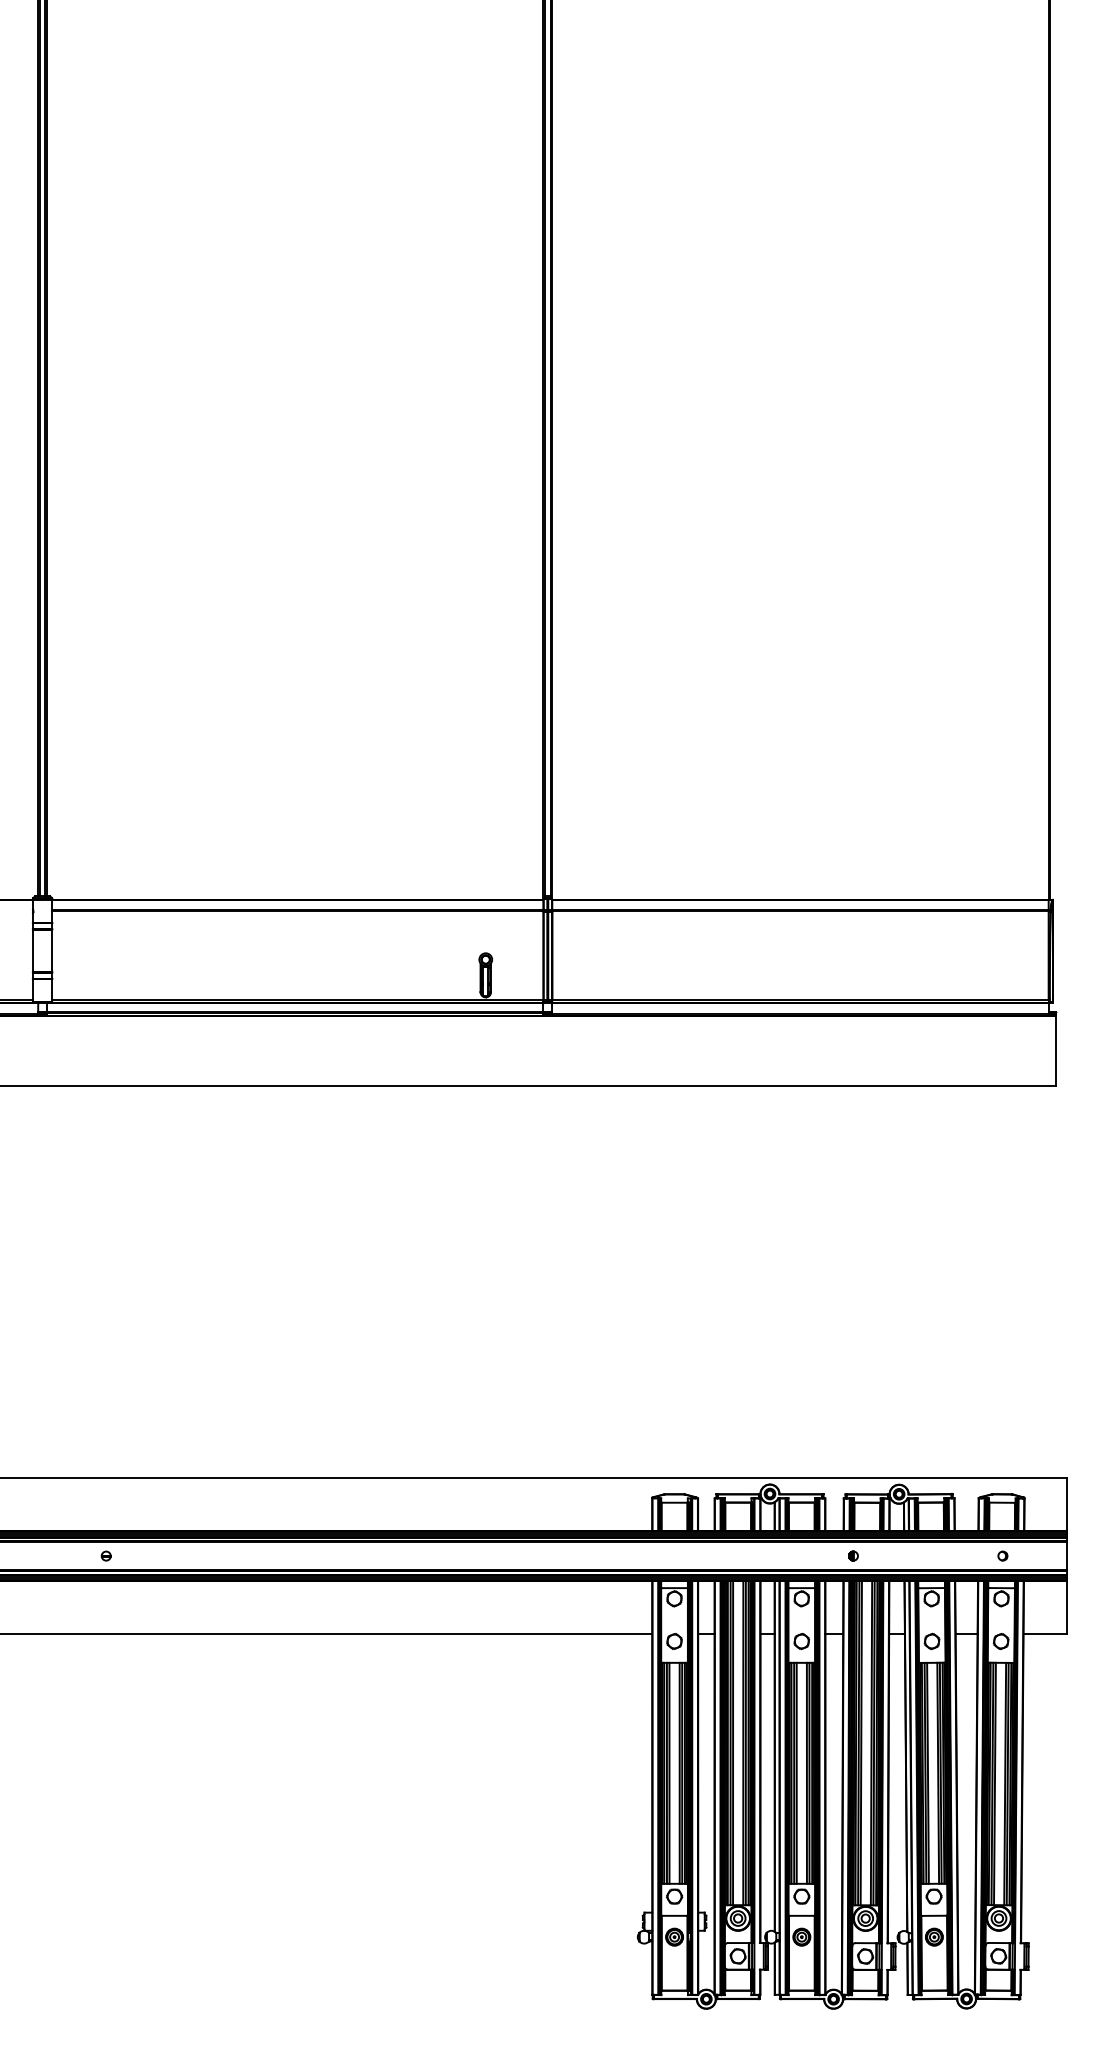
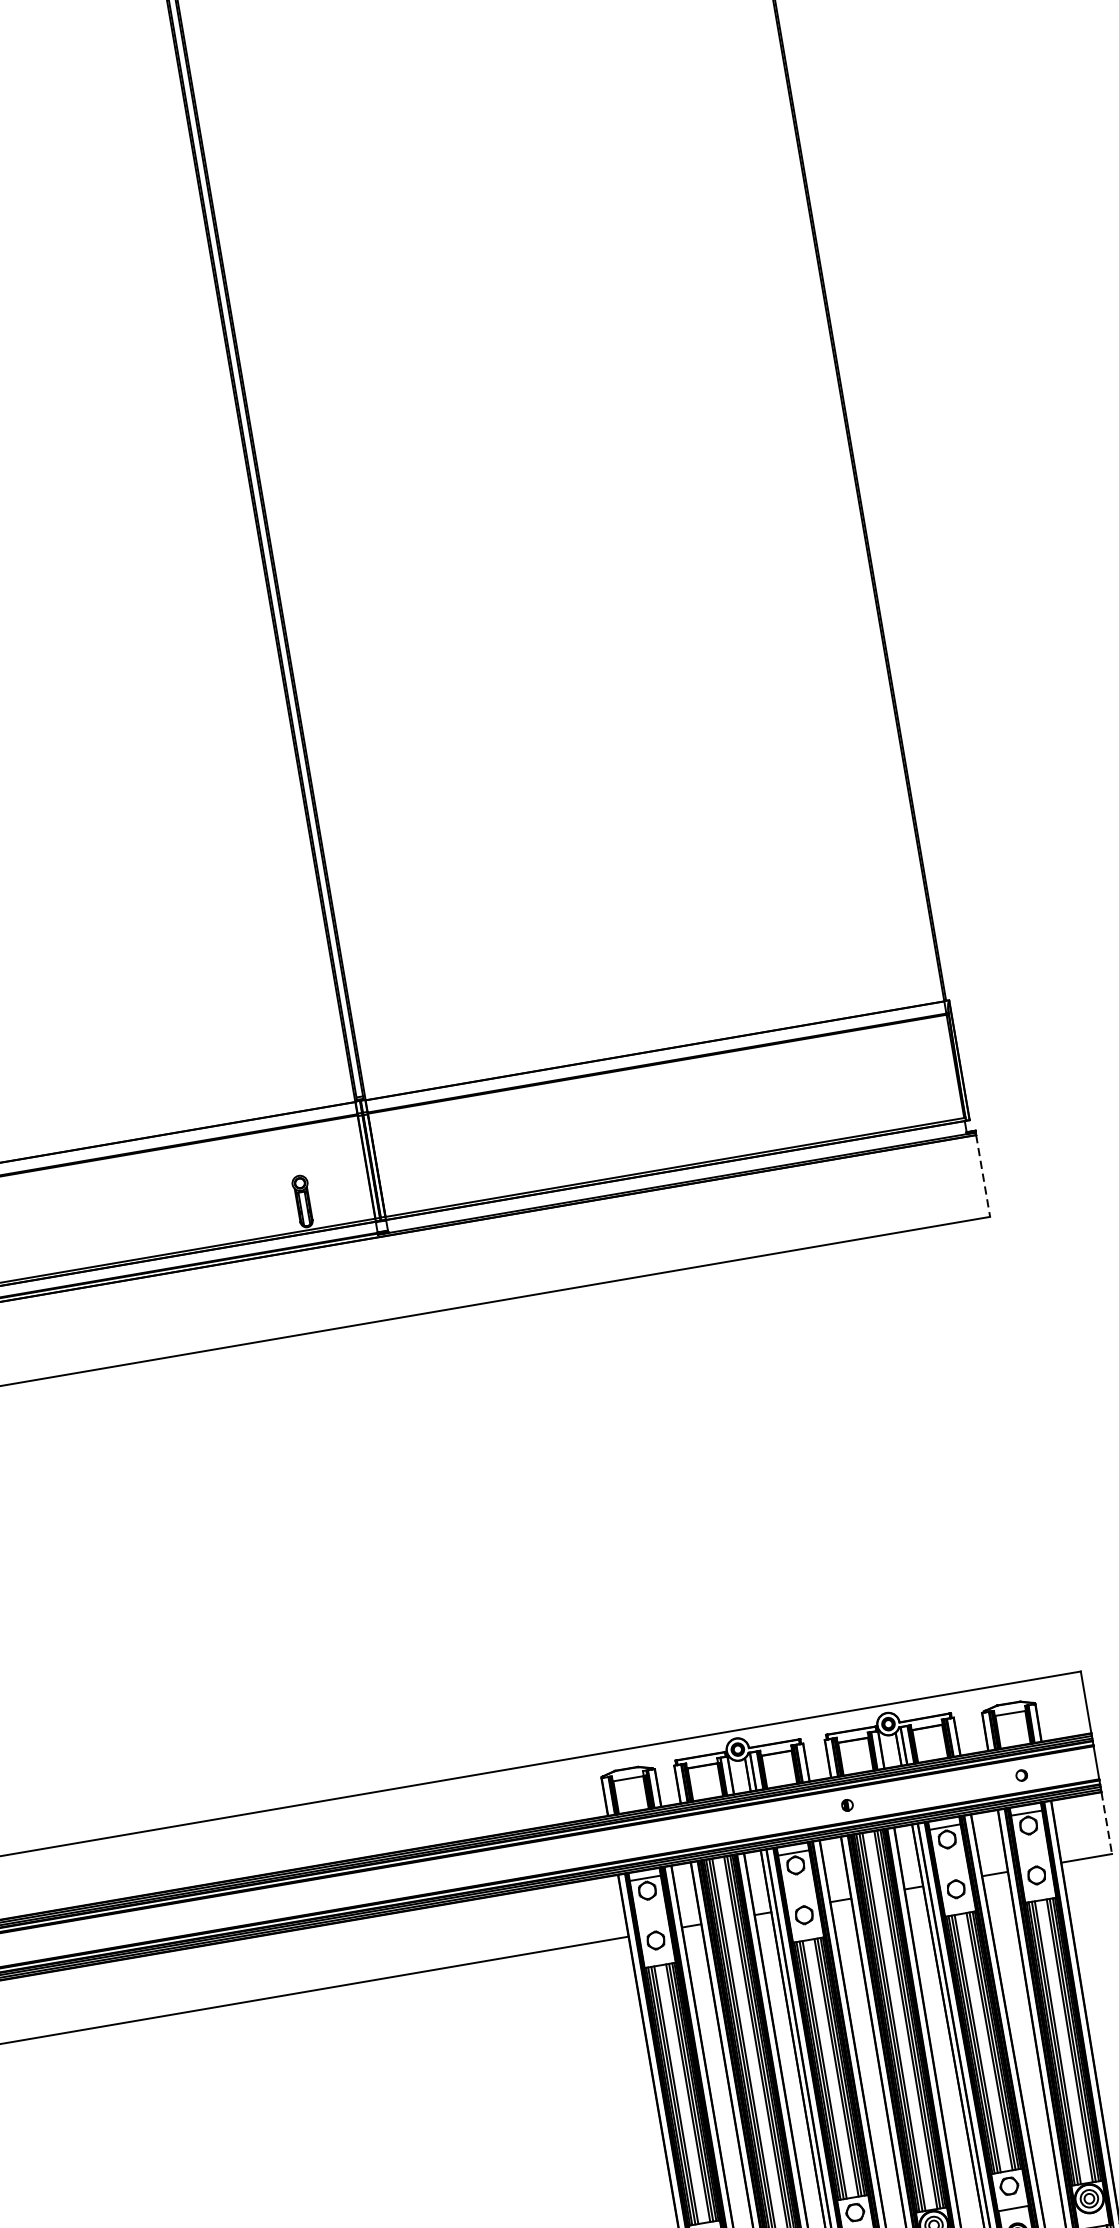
line: (1056, 1051) -> (983, 1176), solid -> dashed
line: (1066, 1608) -> (1106, 1823), solid -> dashed

